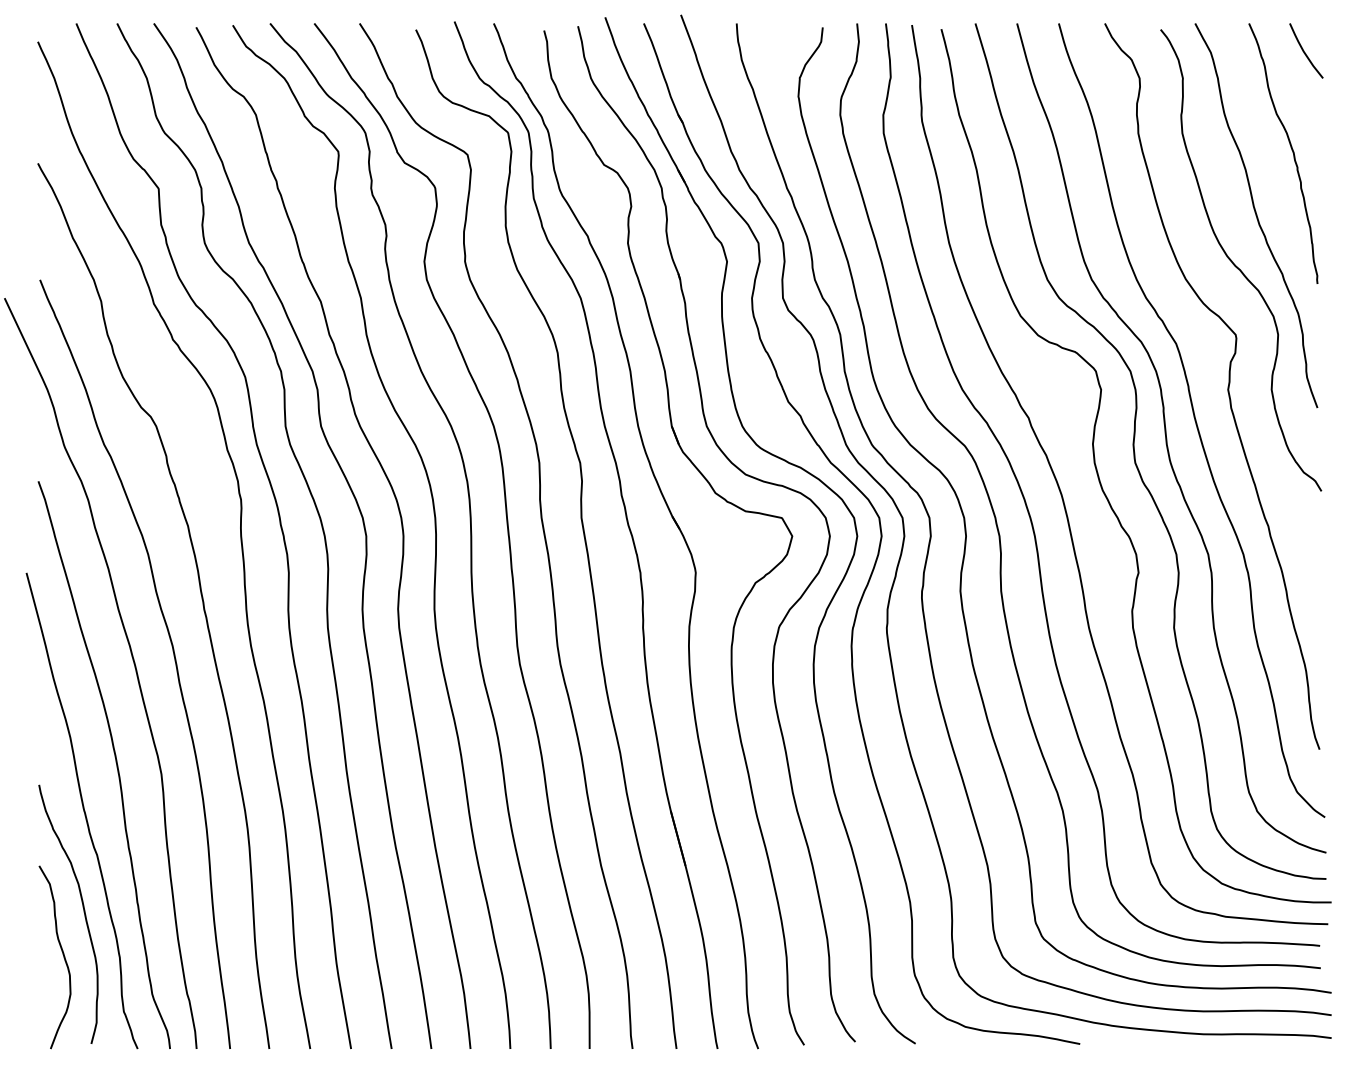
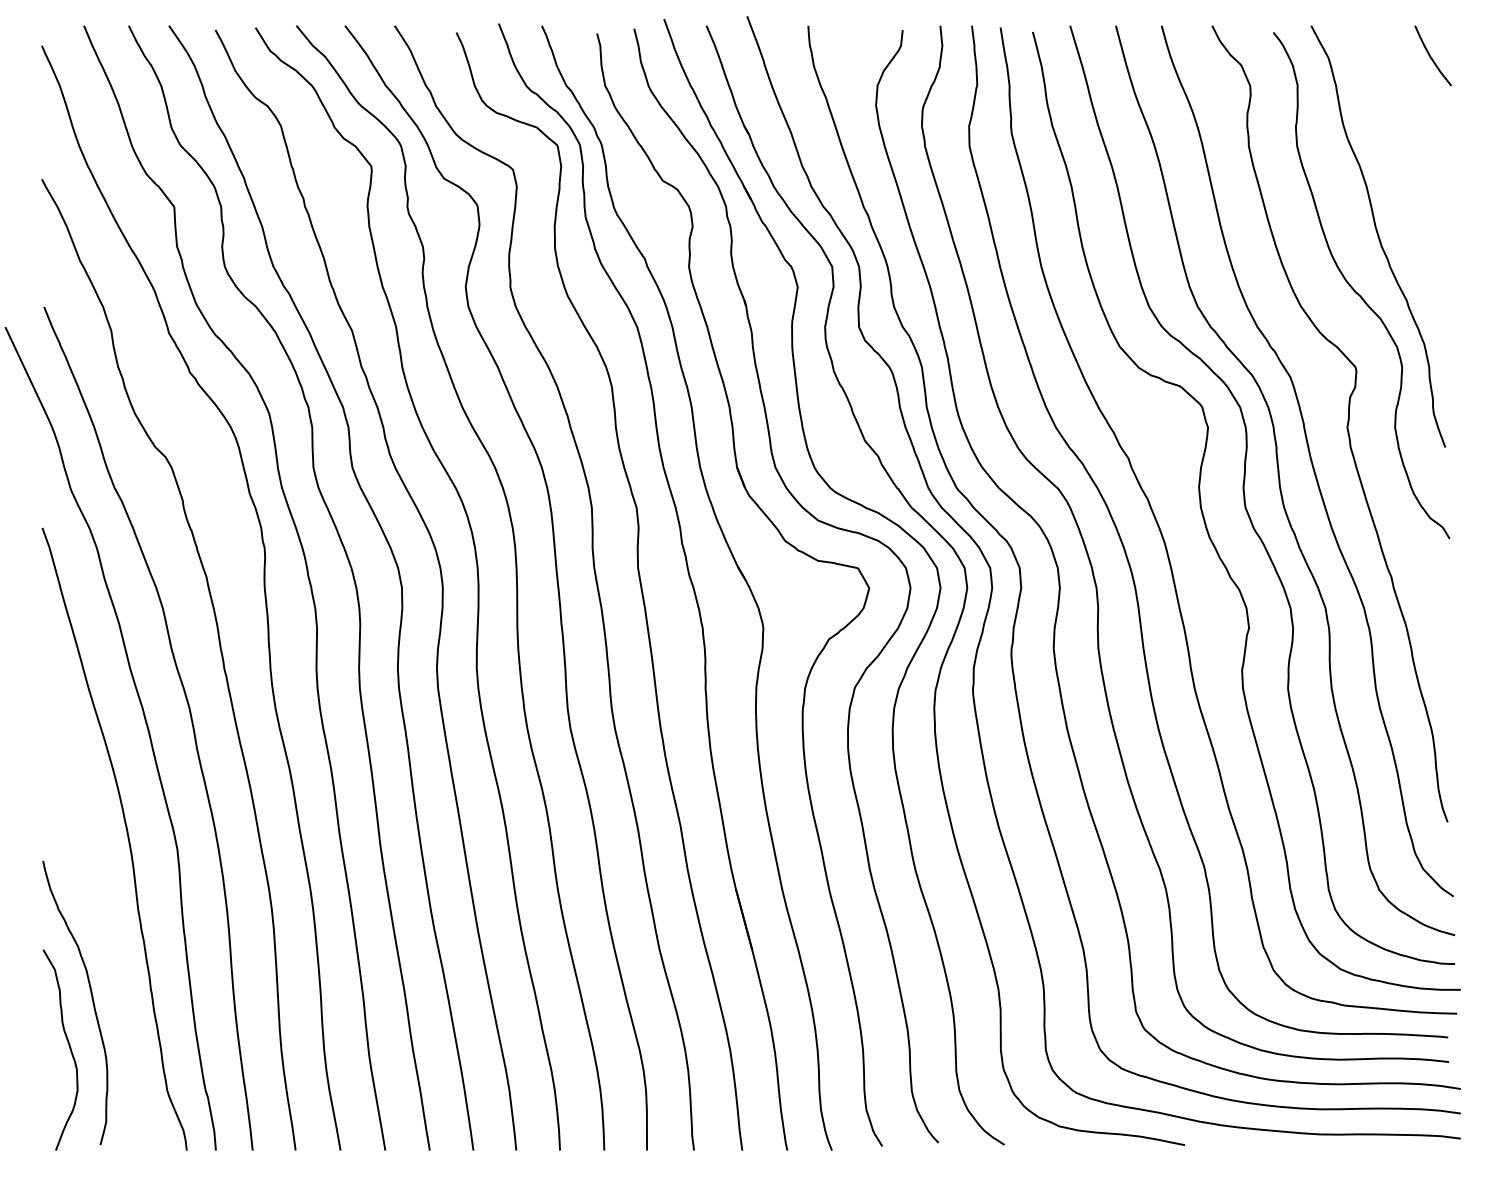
curve: (1292, 151) -> (1417, 166), removed
curve: (83, 810) -> (91, 889), removed

